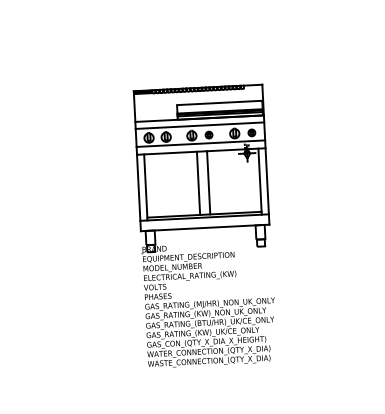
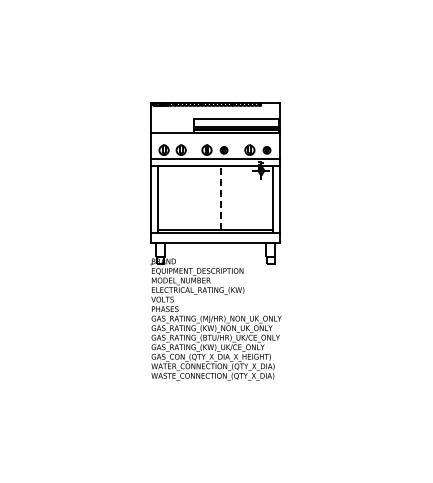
line: (199, 125) -> (215, 140), removed
line: (198, 182) -> (211, 197), removed
line: (208, 183) -> (221, 198), solid -> dashed

